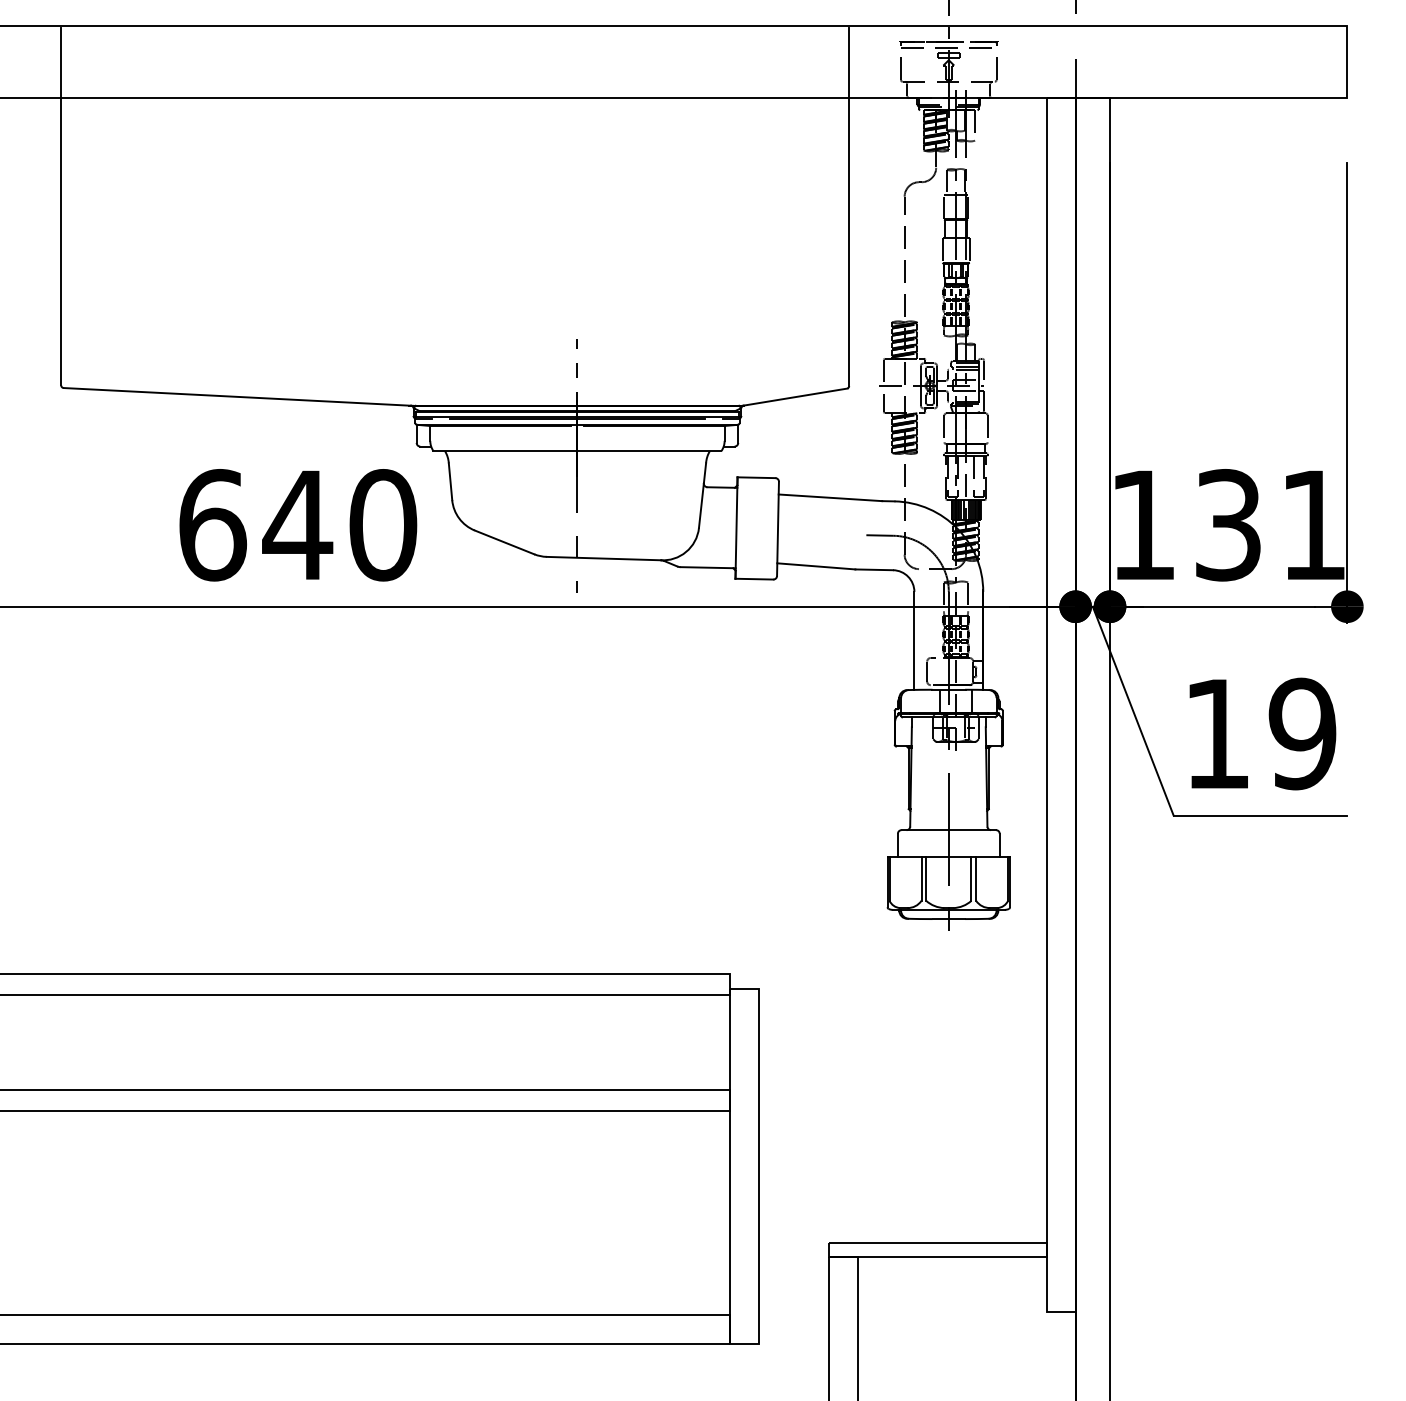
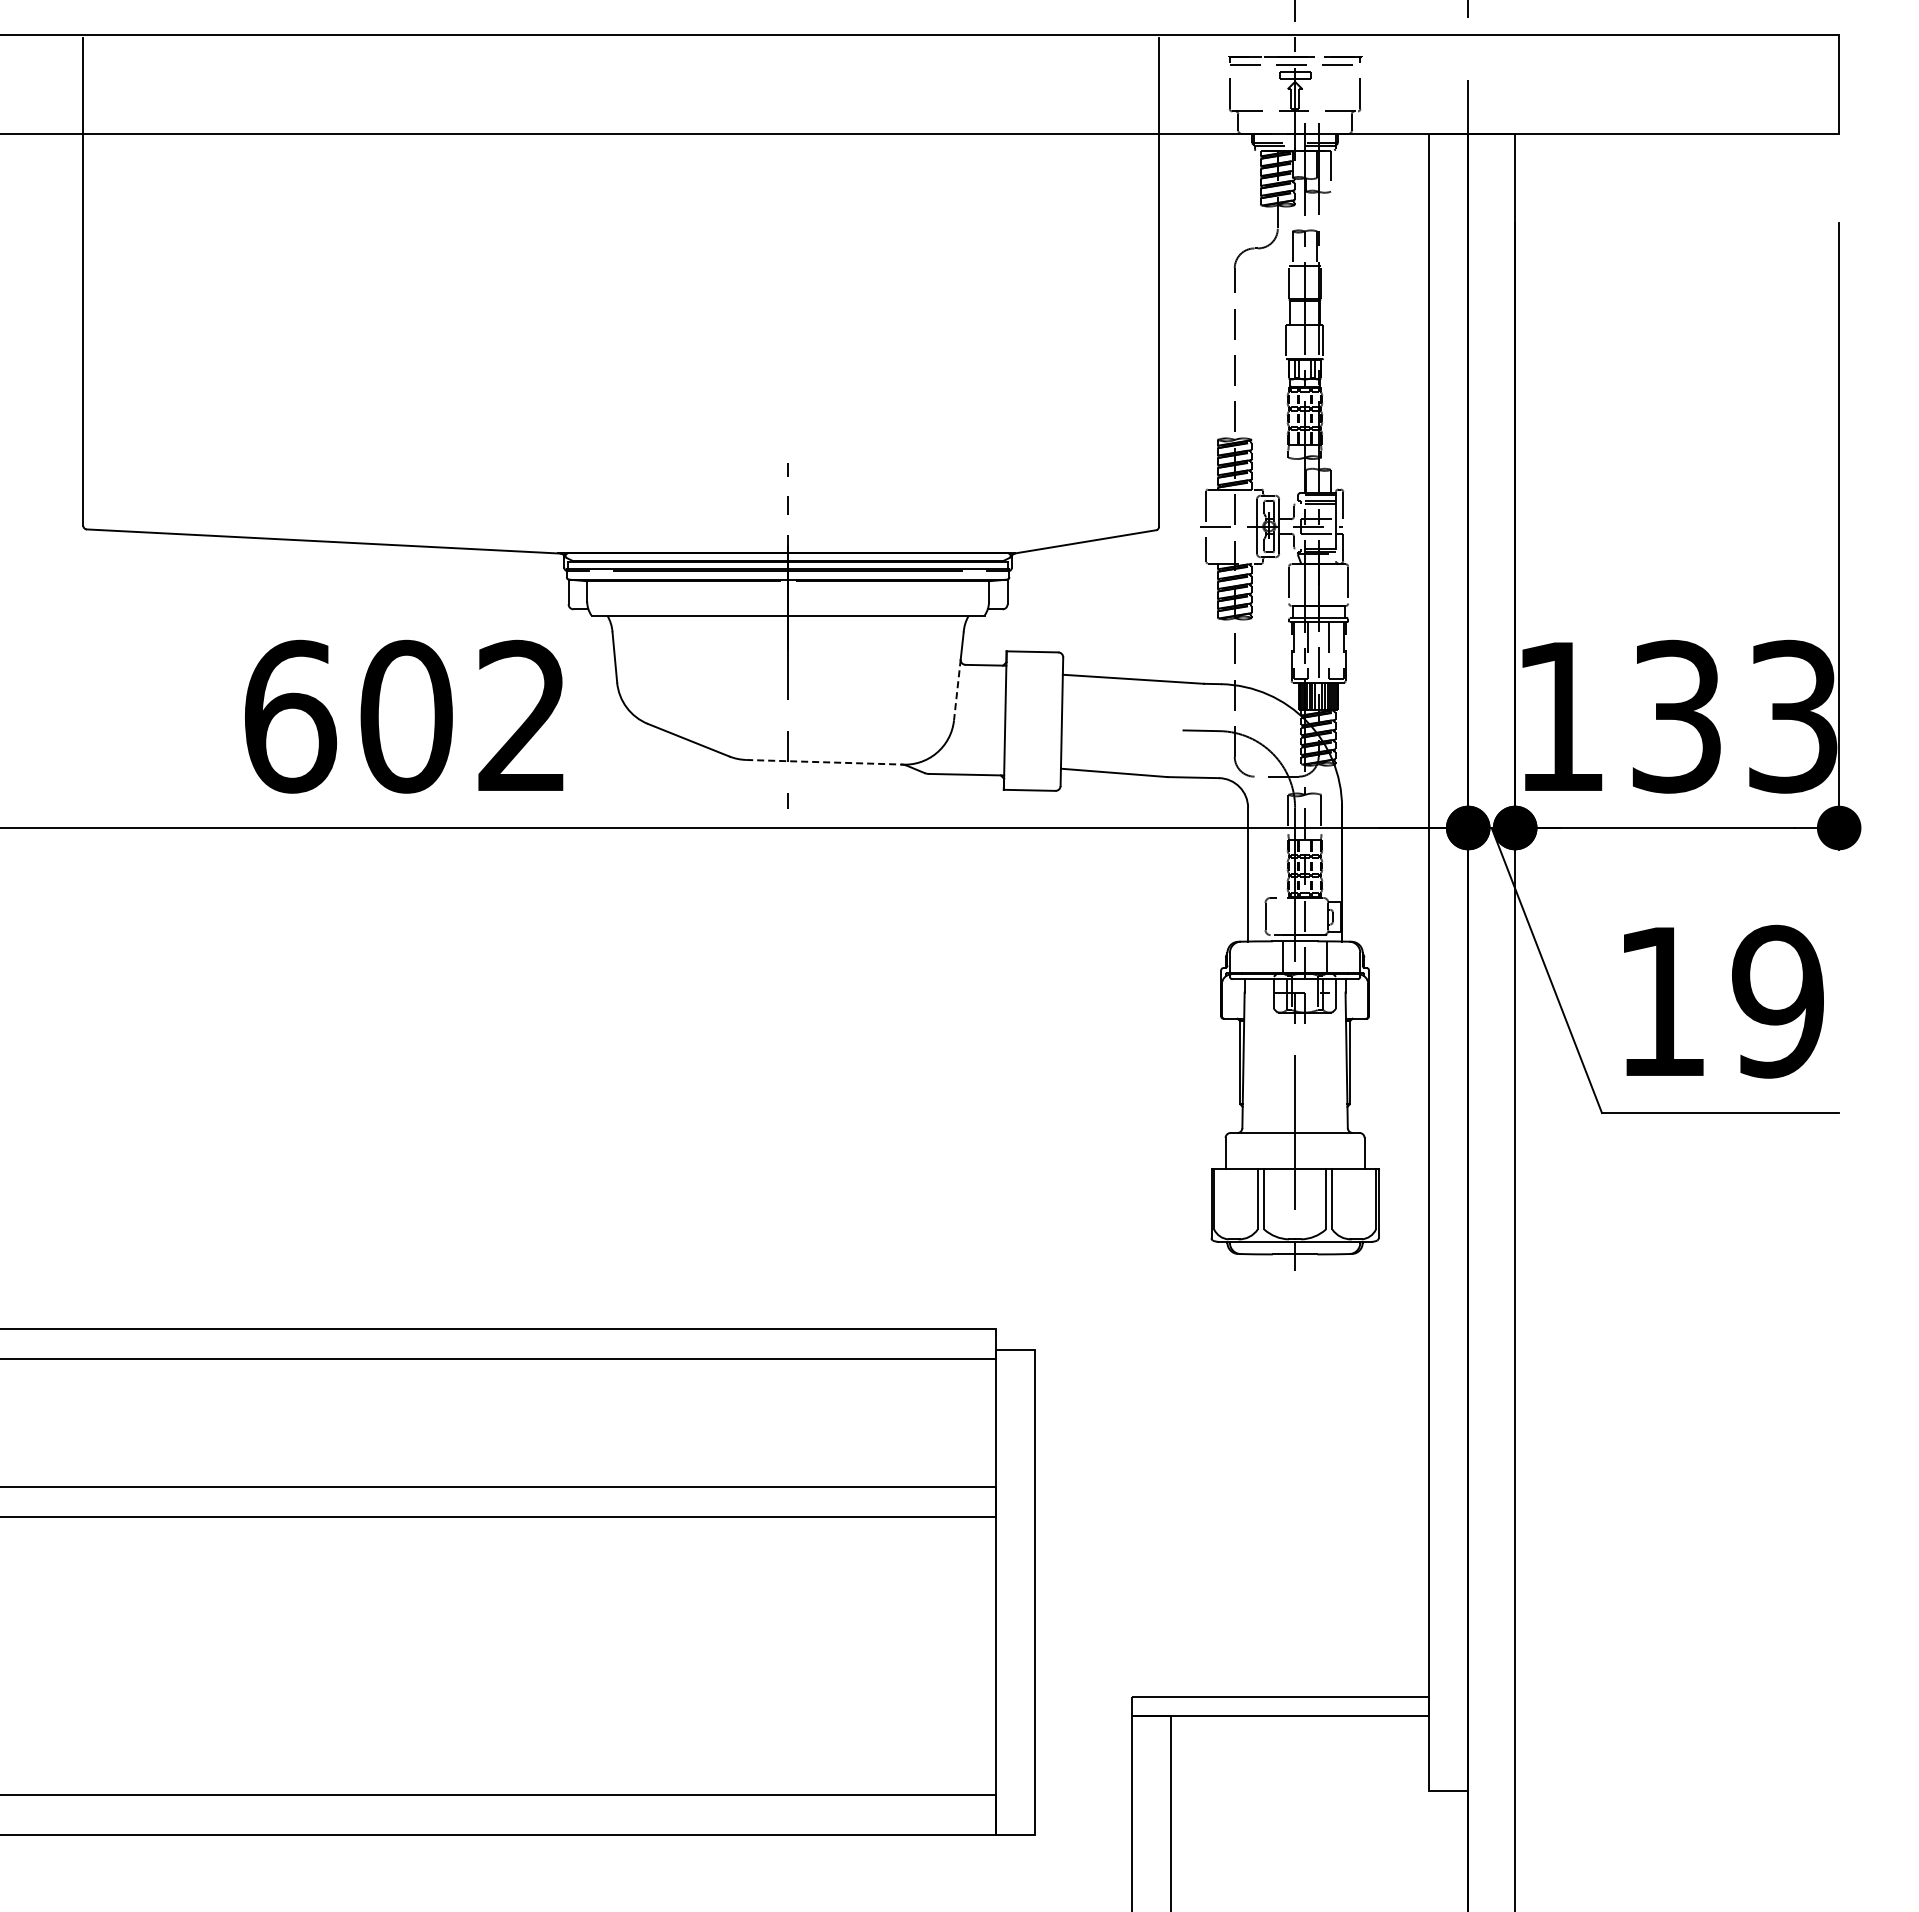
line: (701, 505) -> (957, 689), solid -> dashed
text: (339, 525) -> (463, 716), 640 -> 602
text: (1313, 525) -> (1793, 716), 131 -> 133
line: (604, 558) -> (824, 762), solid -> dashed

